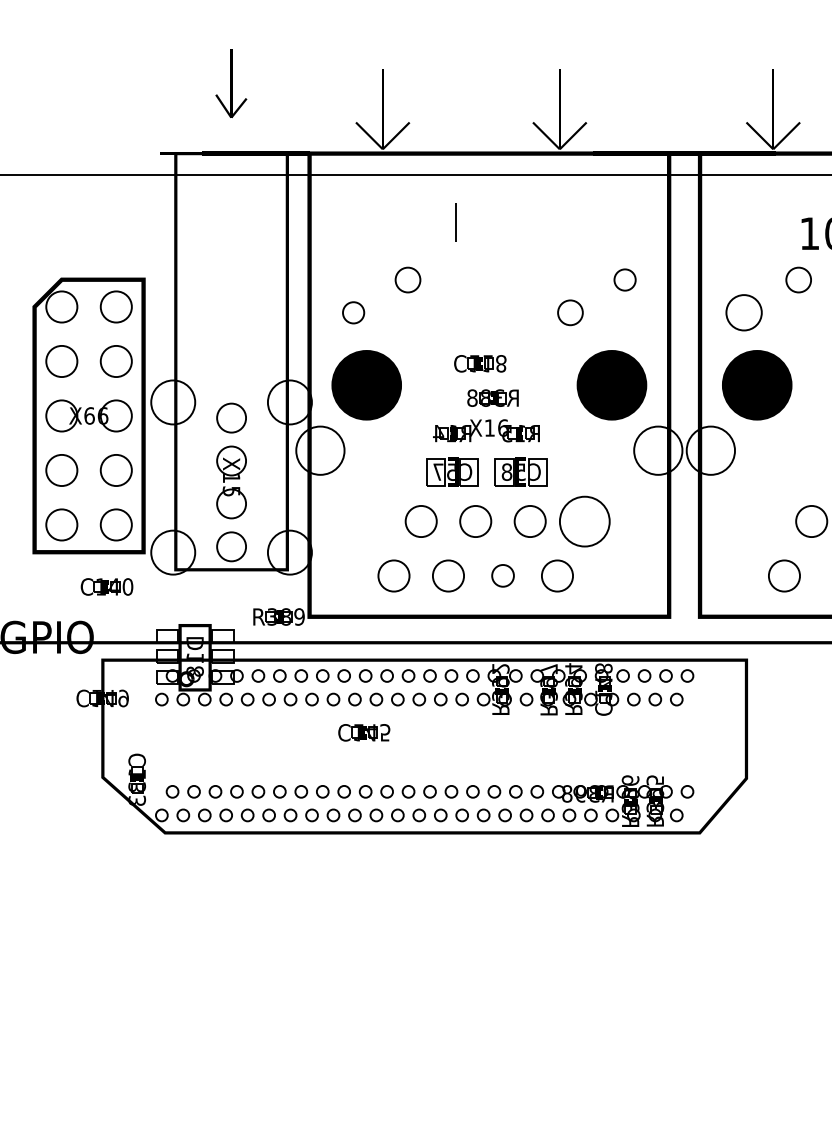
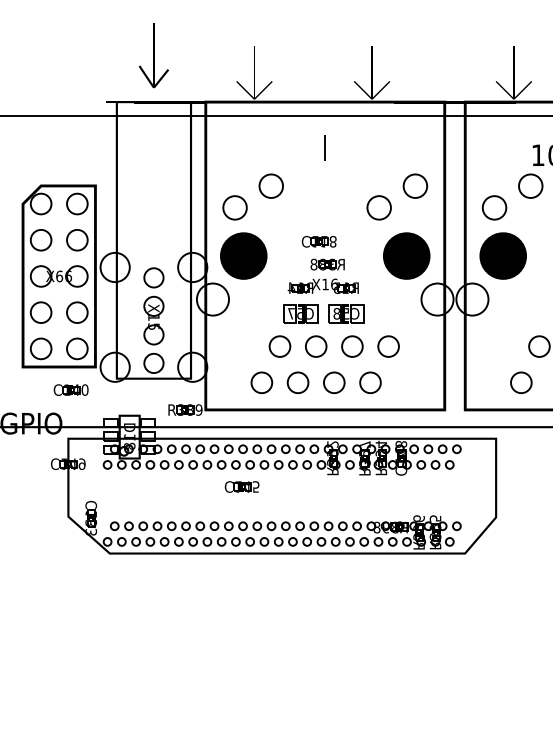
part: (230, 83) -> (153, 55), size x1.43
line: (455, 221) -> (324, 147), moved
circle: (406, 279) -> (270, 185), size x1.43
circle: (625, 279) -> (415, 185), size x1.67
circle: (798, 279) -> (530, 185), size x1.43
circle: (352, 312) -> (234, 207), size x1.67
circle: (569, 312) -> (378, 207), size x1.43
circle: (584, 521) -> (388, 346), size x0.62
circle: (503, 575) -> (334, 382), size x1.43

